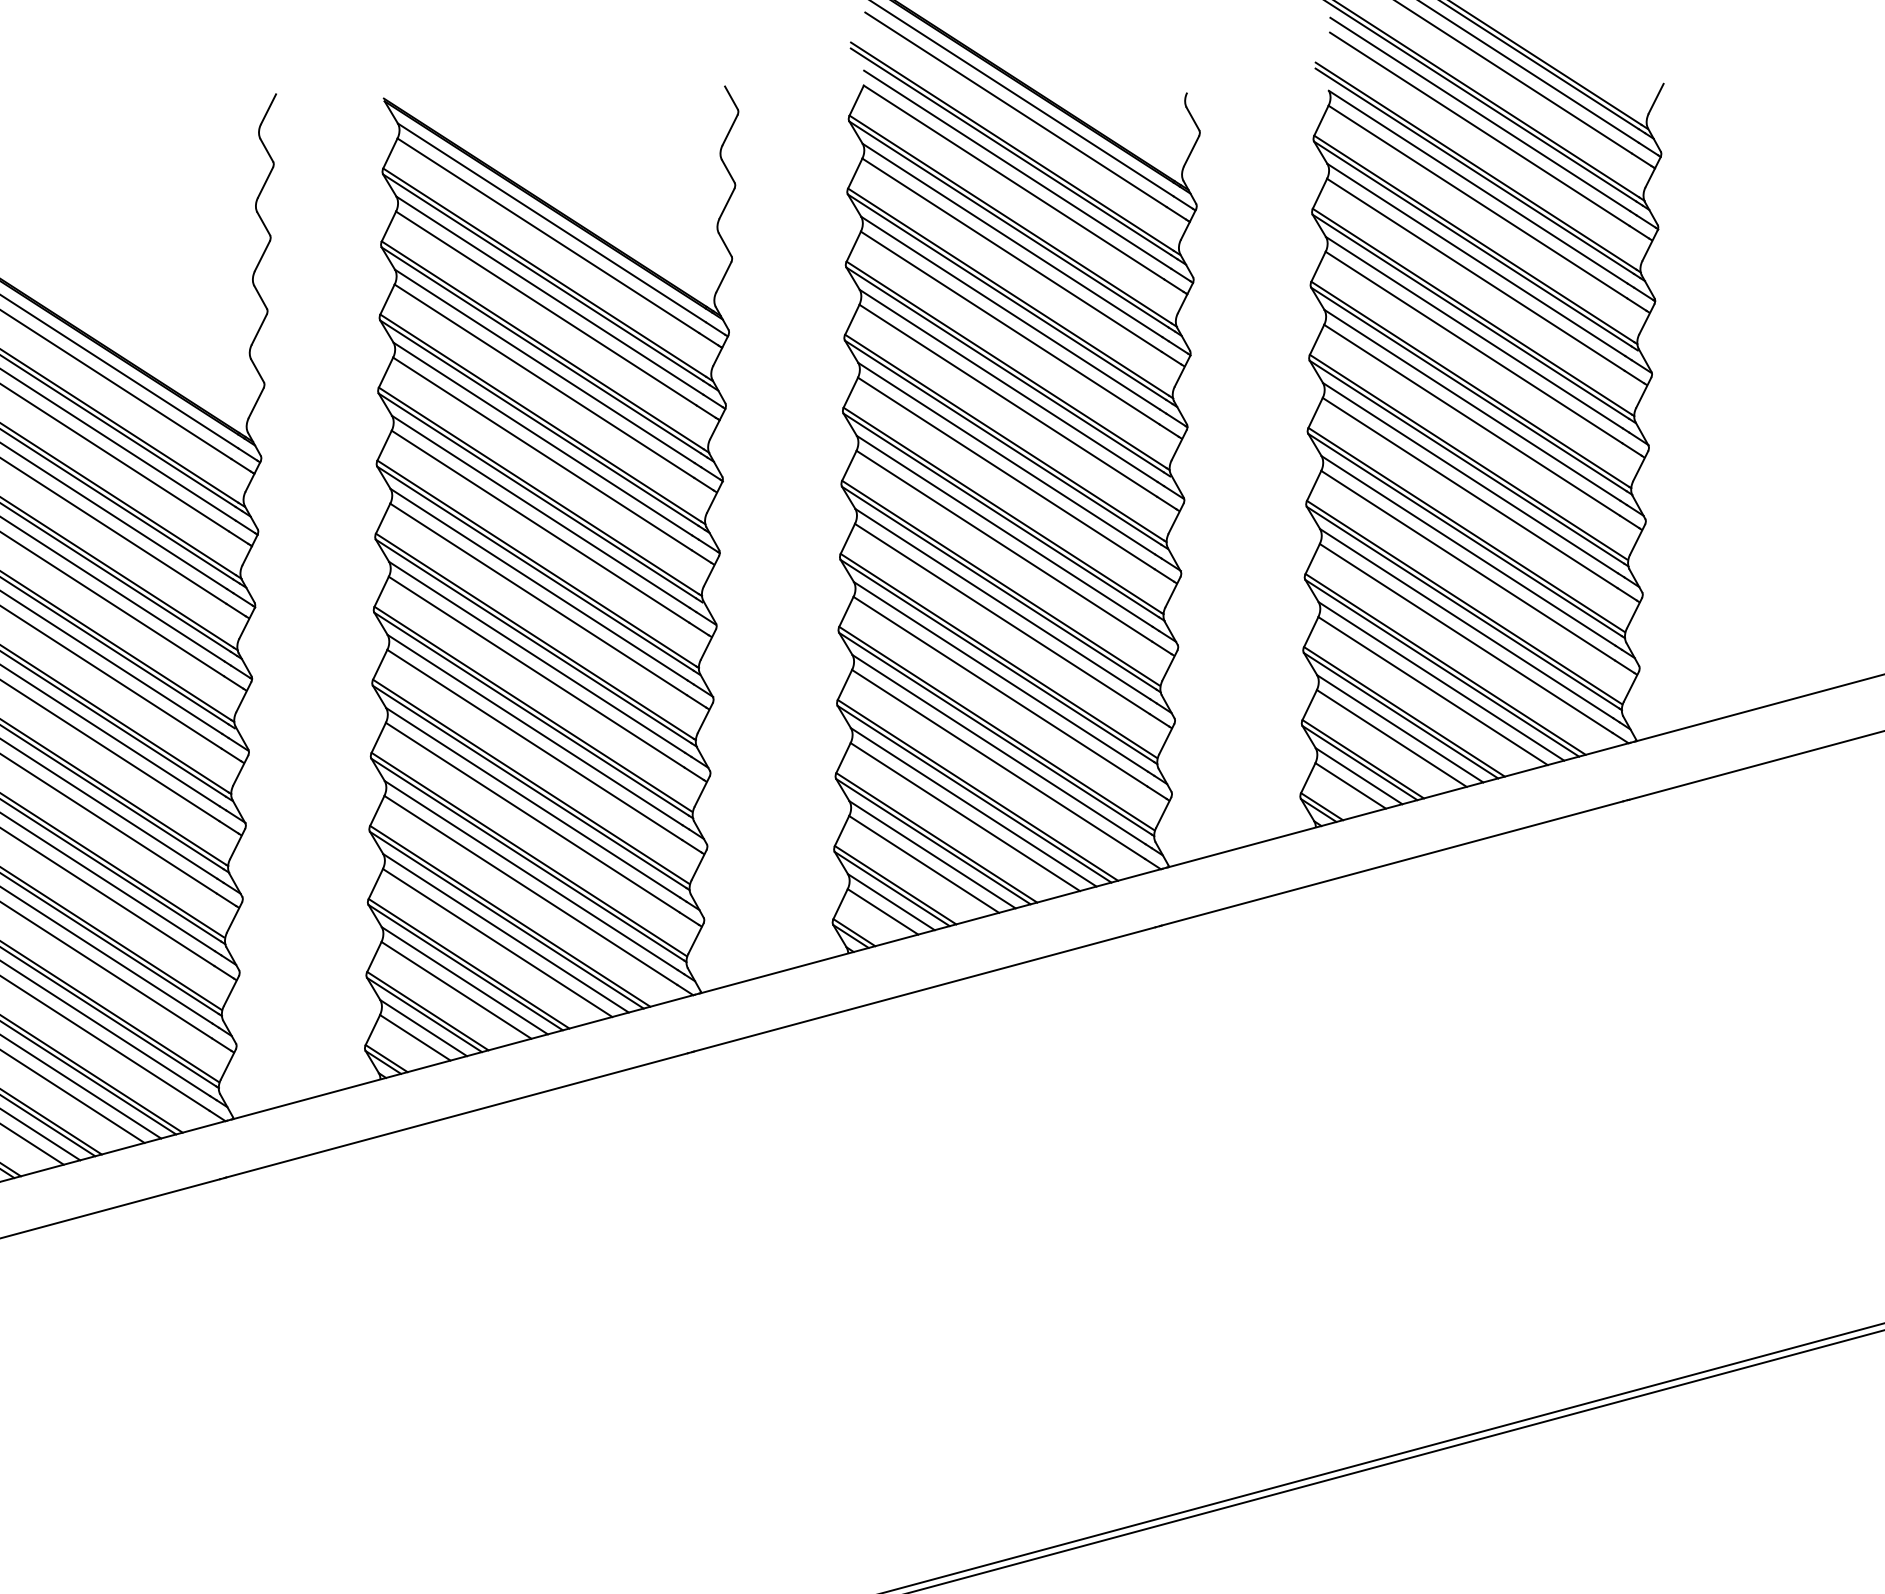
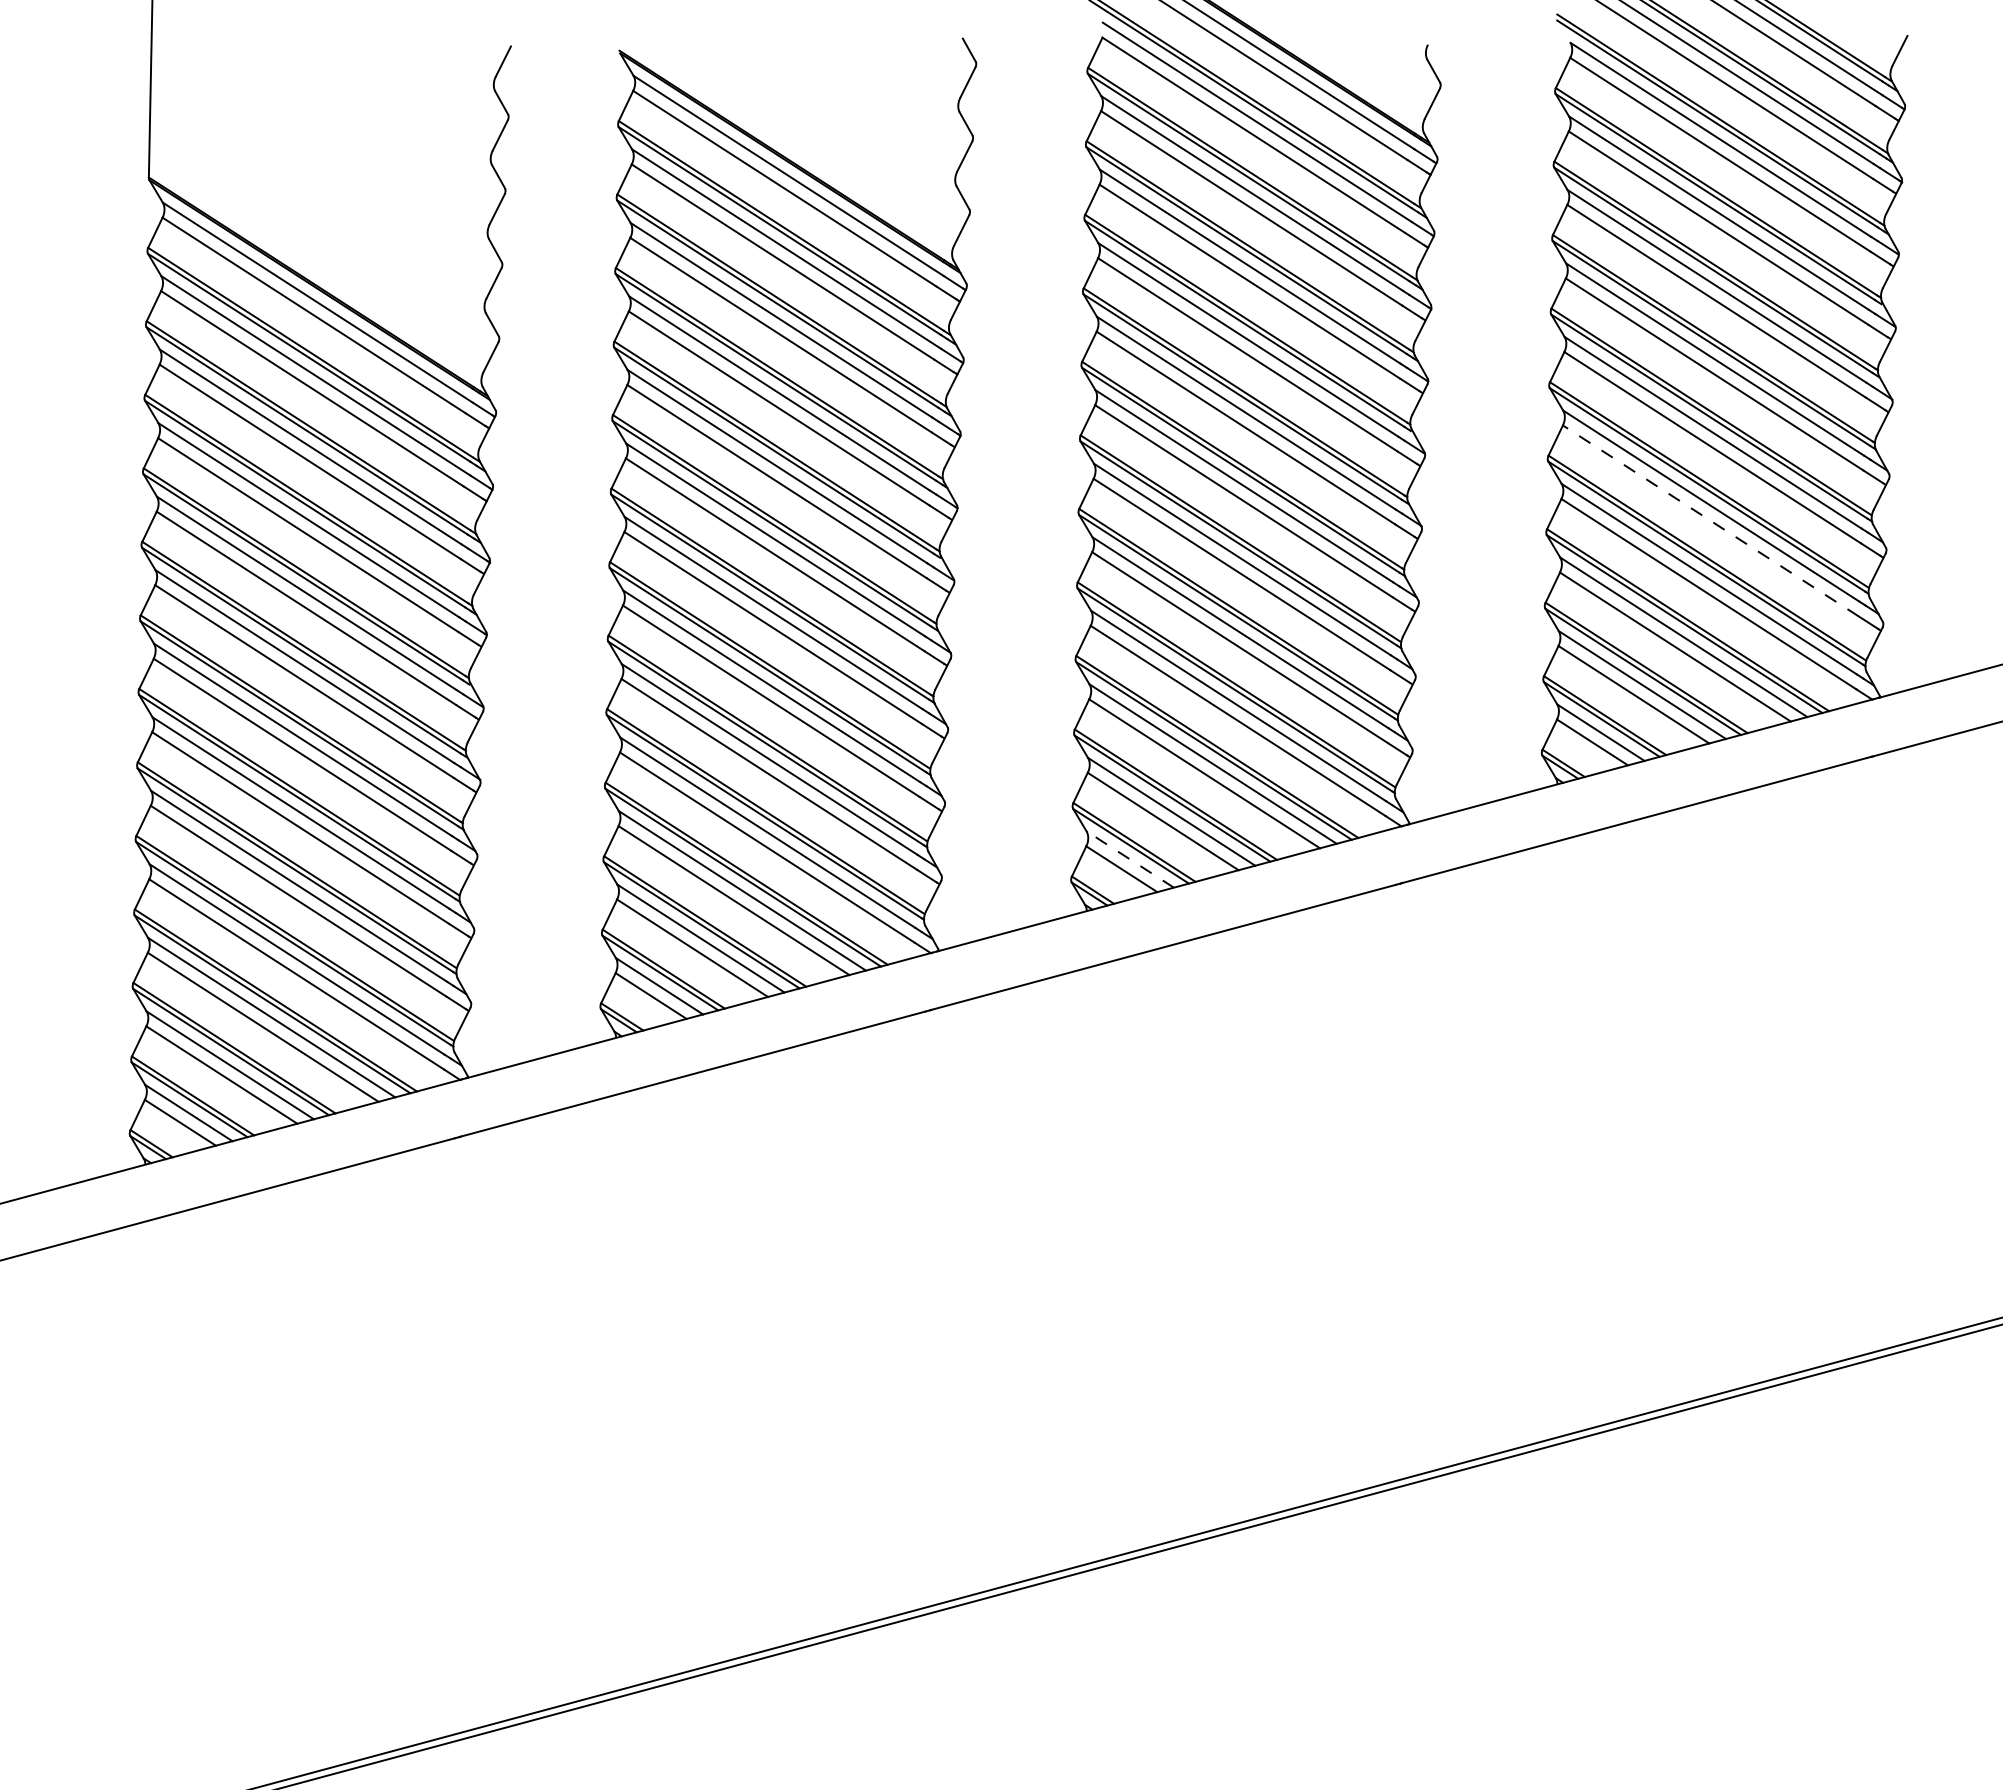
line: (1467, 565) -> (1710, 520), solid -> dashed
line: (890, 902) -> (1129, 859), solid -> dashed

